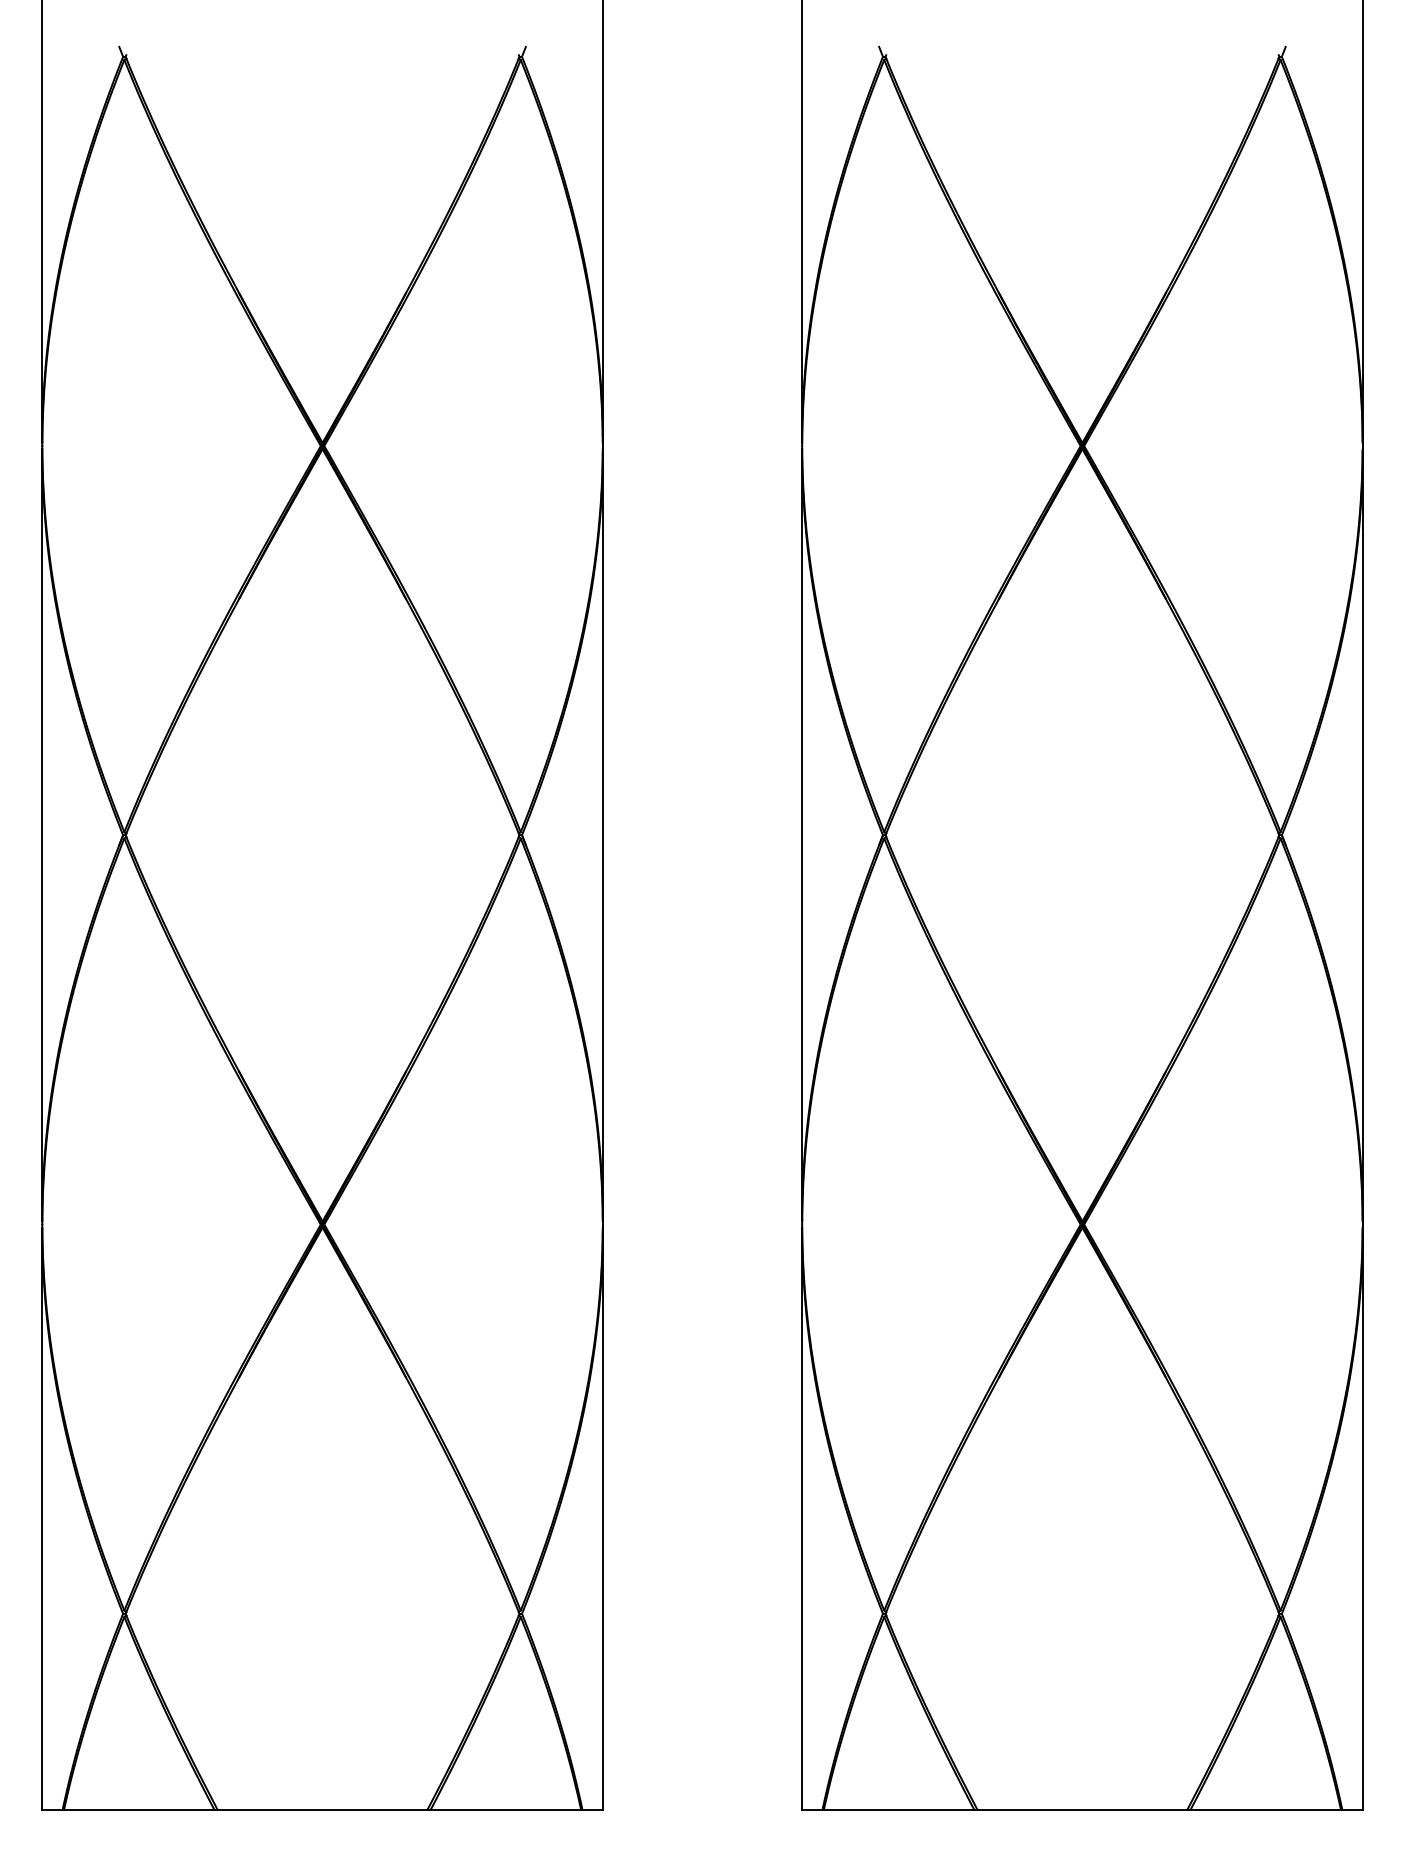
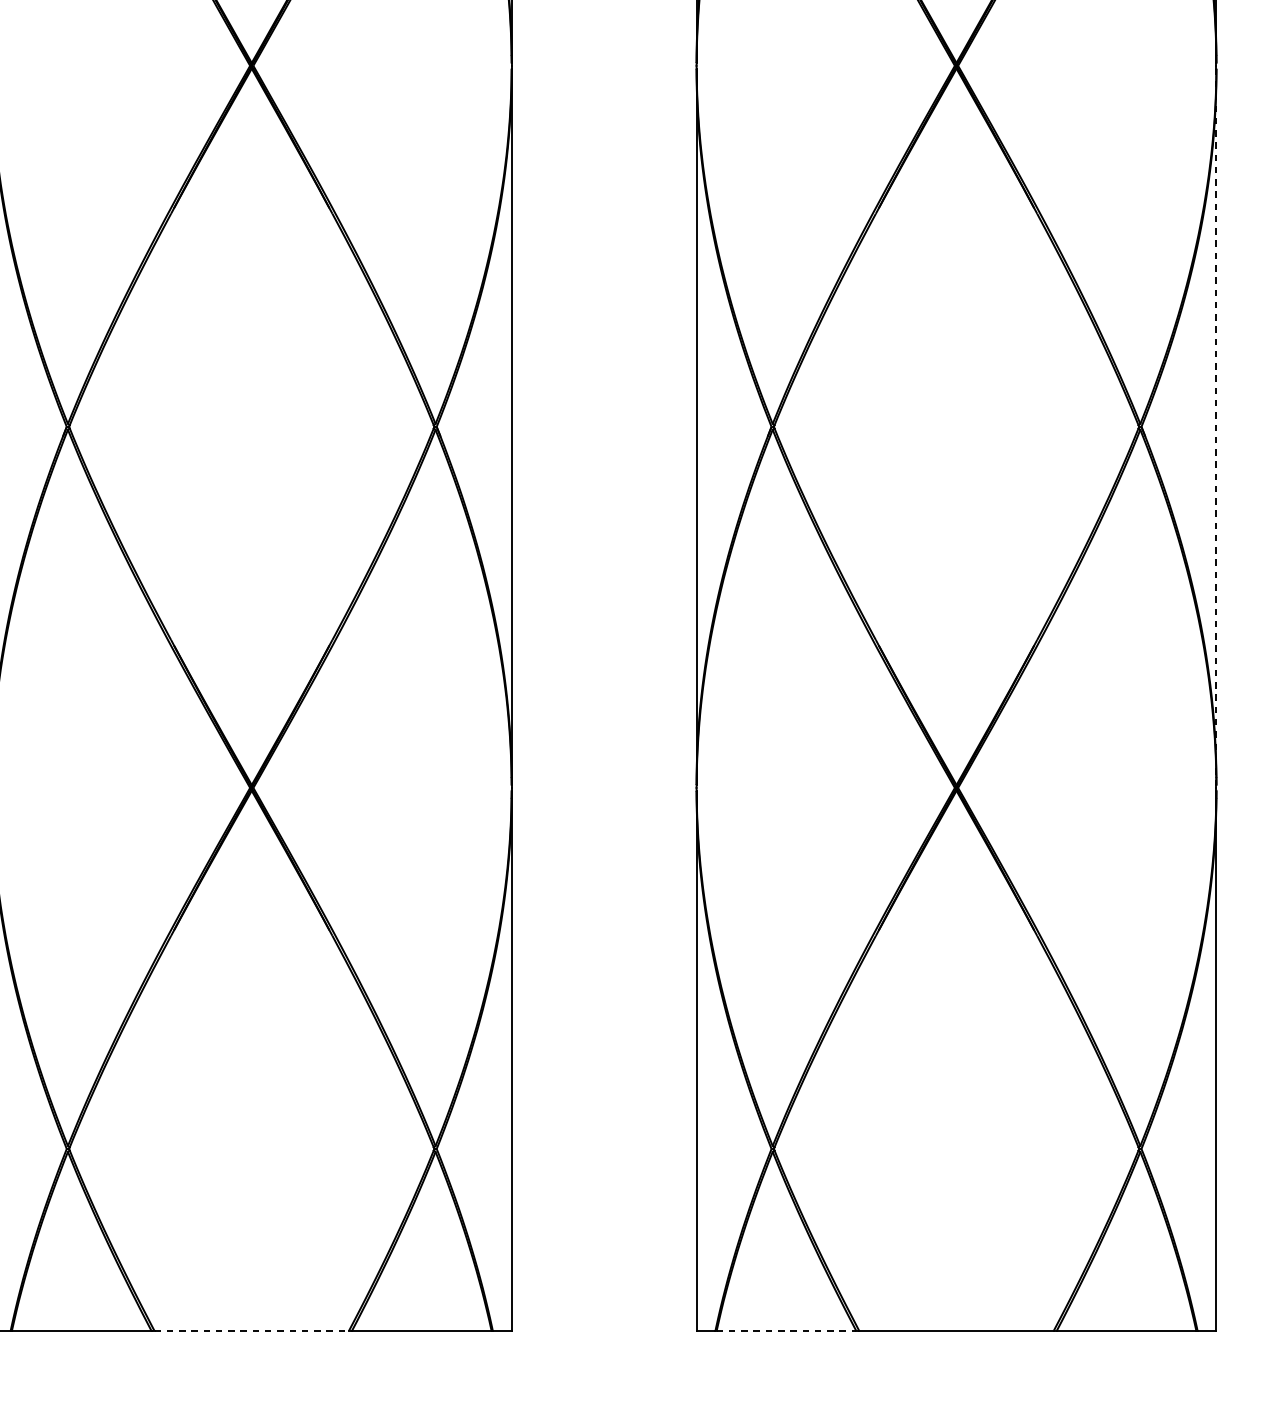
line: (1362, 835) -> (1216, 427), solid -> dashed
line: (322, 1810) -> (251, 1331), solid -> dashed
line: (899, 1810) -> (786, 1331), solid -> dashed

